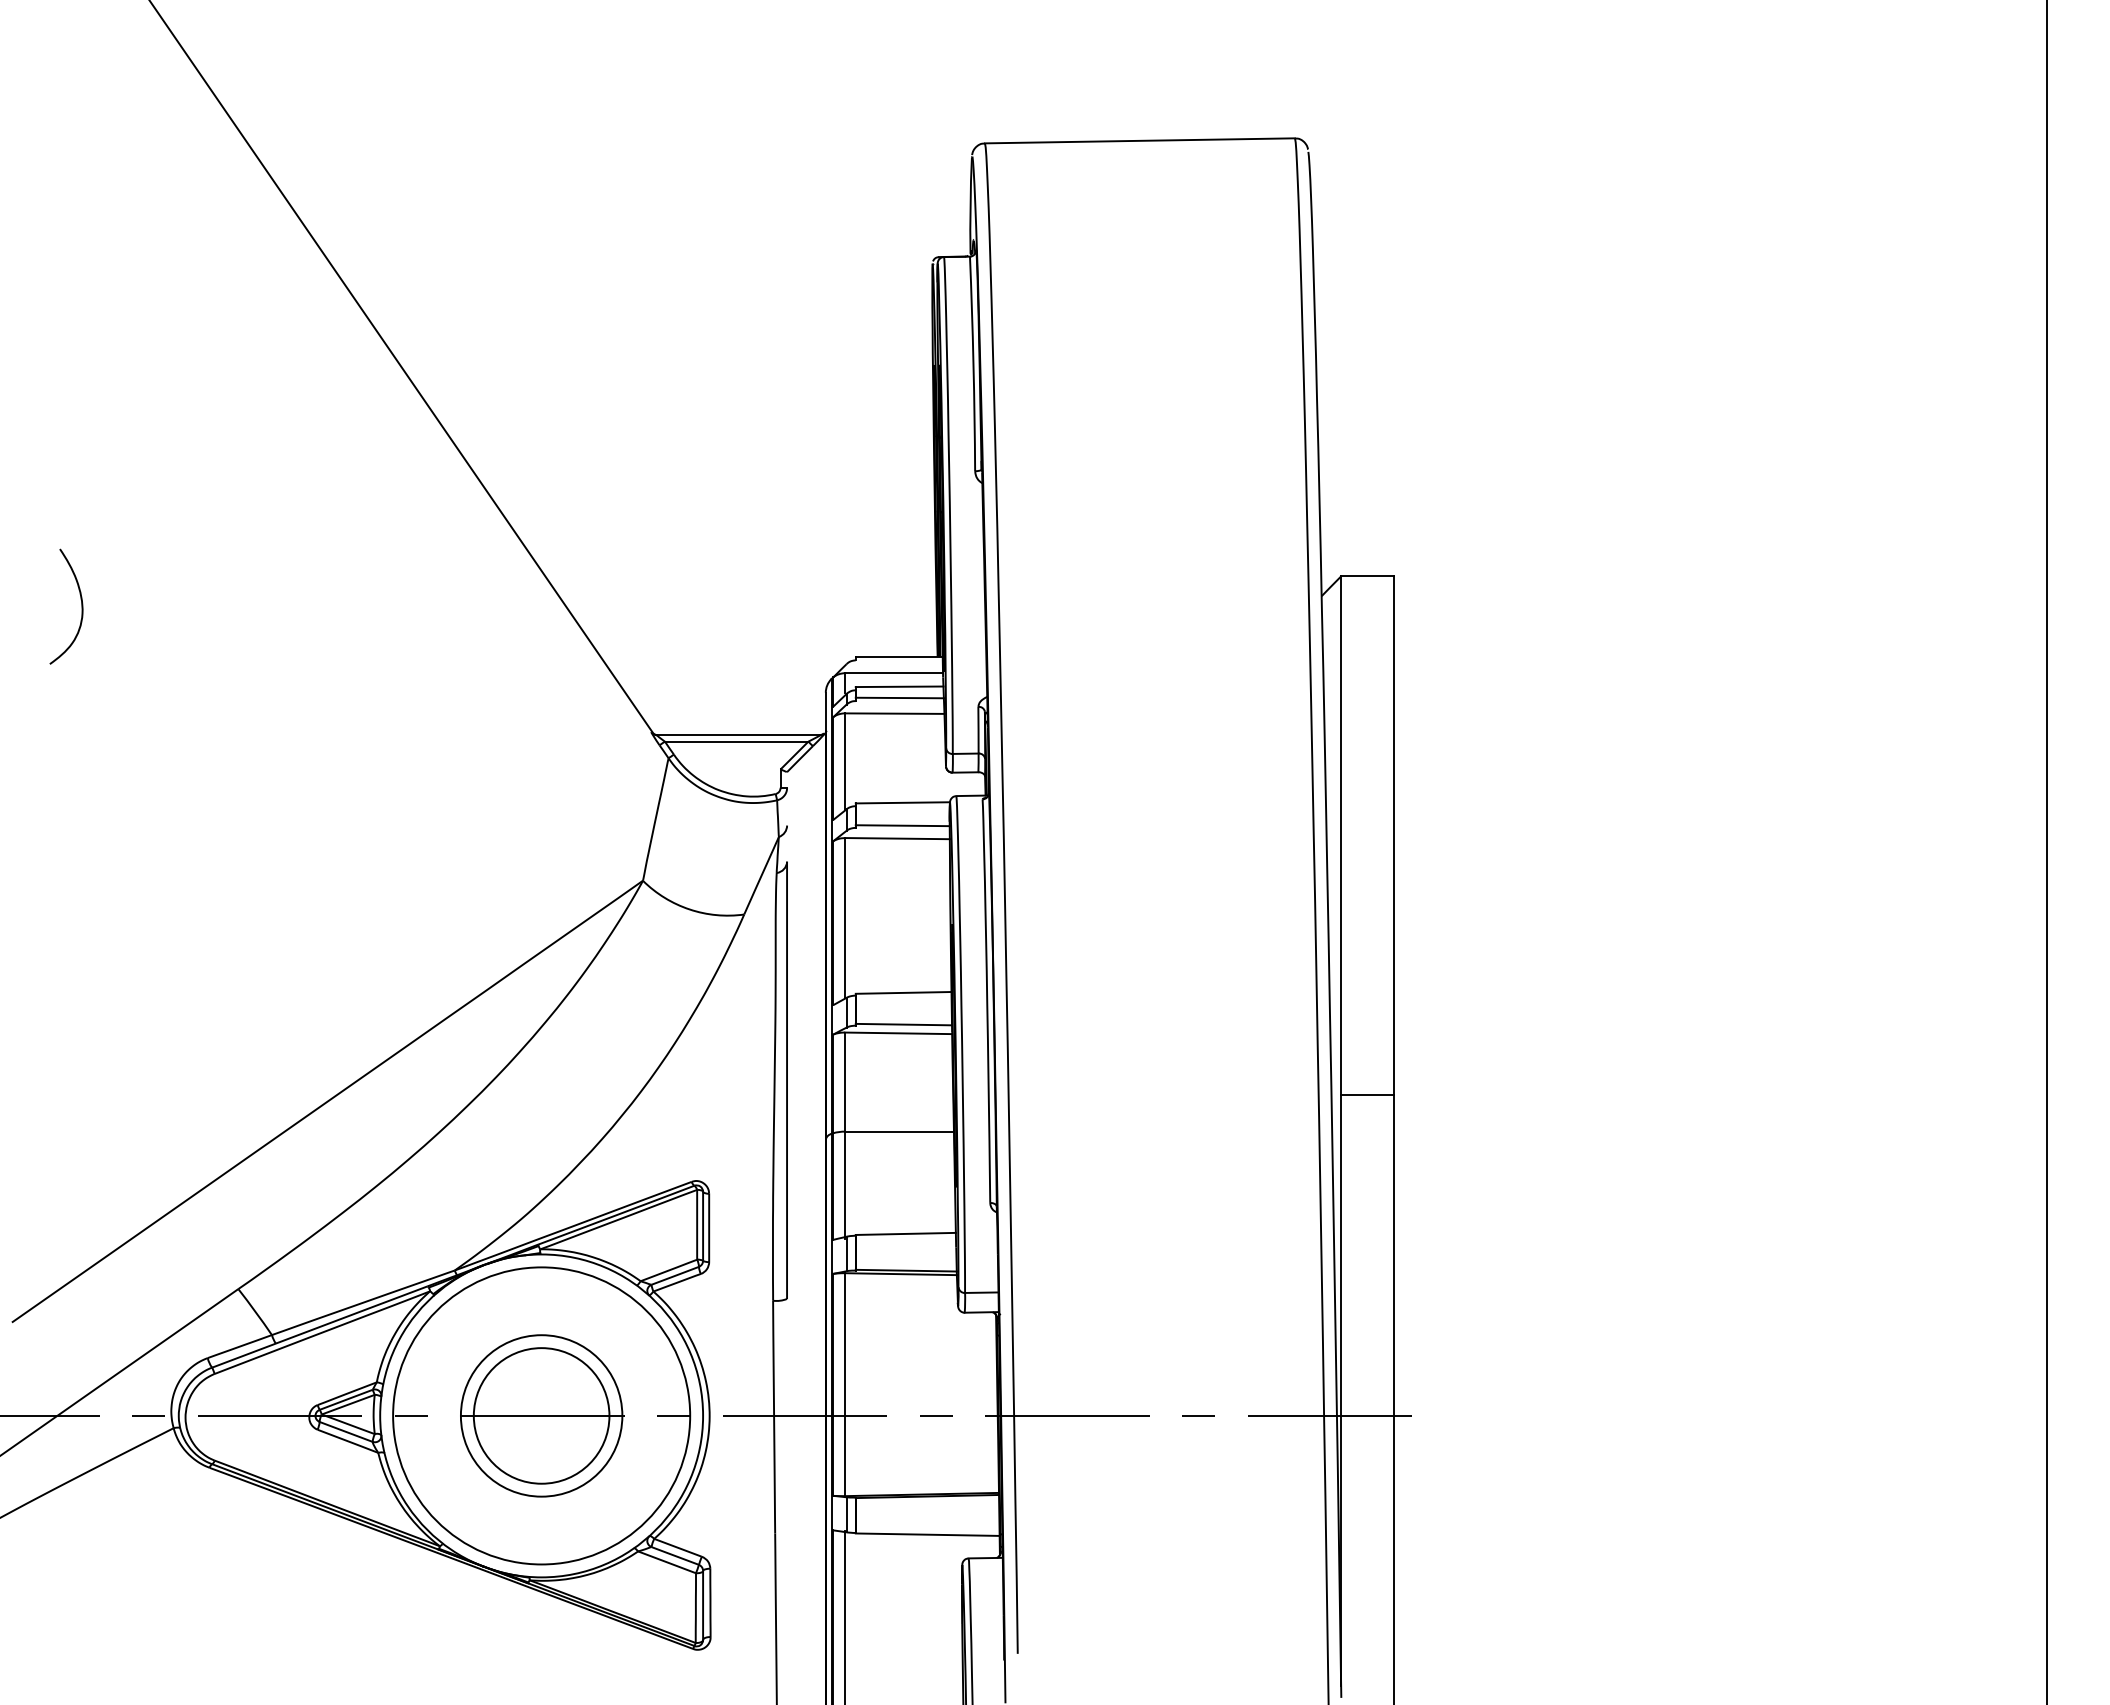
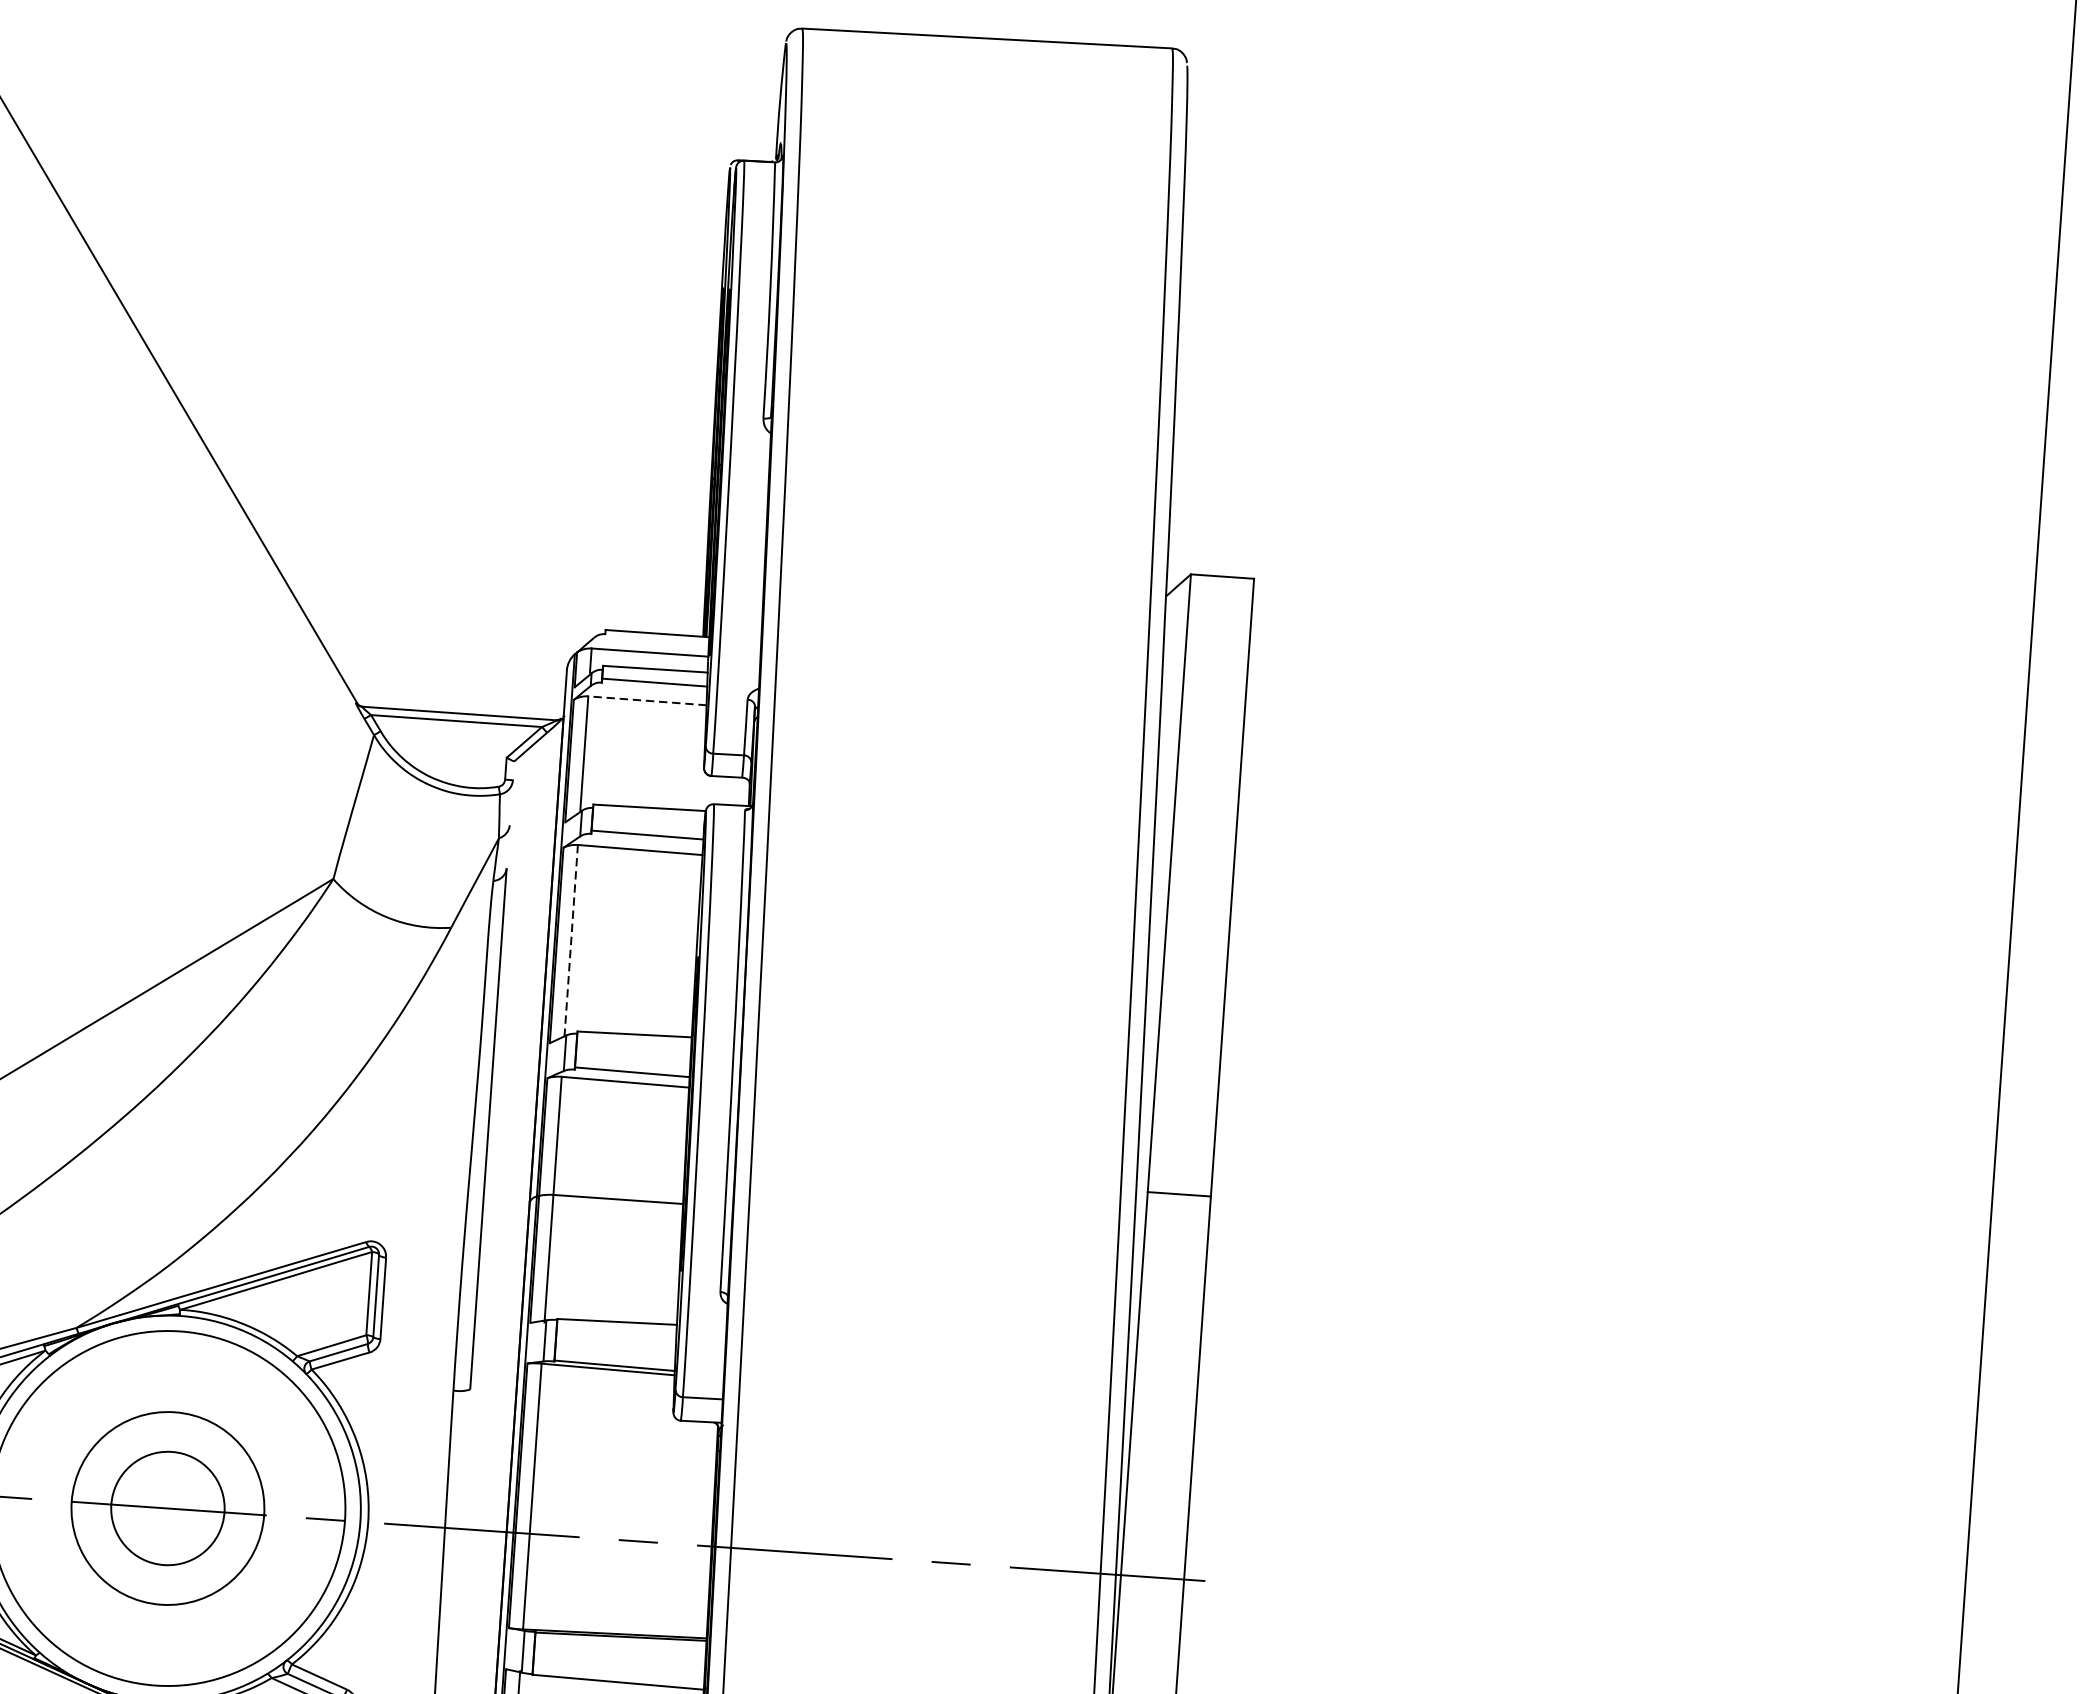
line: (894, 713) -> (647, 700), solid -> dashed
line: (845, 918) -> (571, 940), solid -> dashed
circle: (541, 1415) -> (167, 1507), size x0.7

